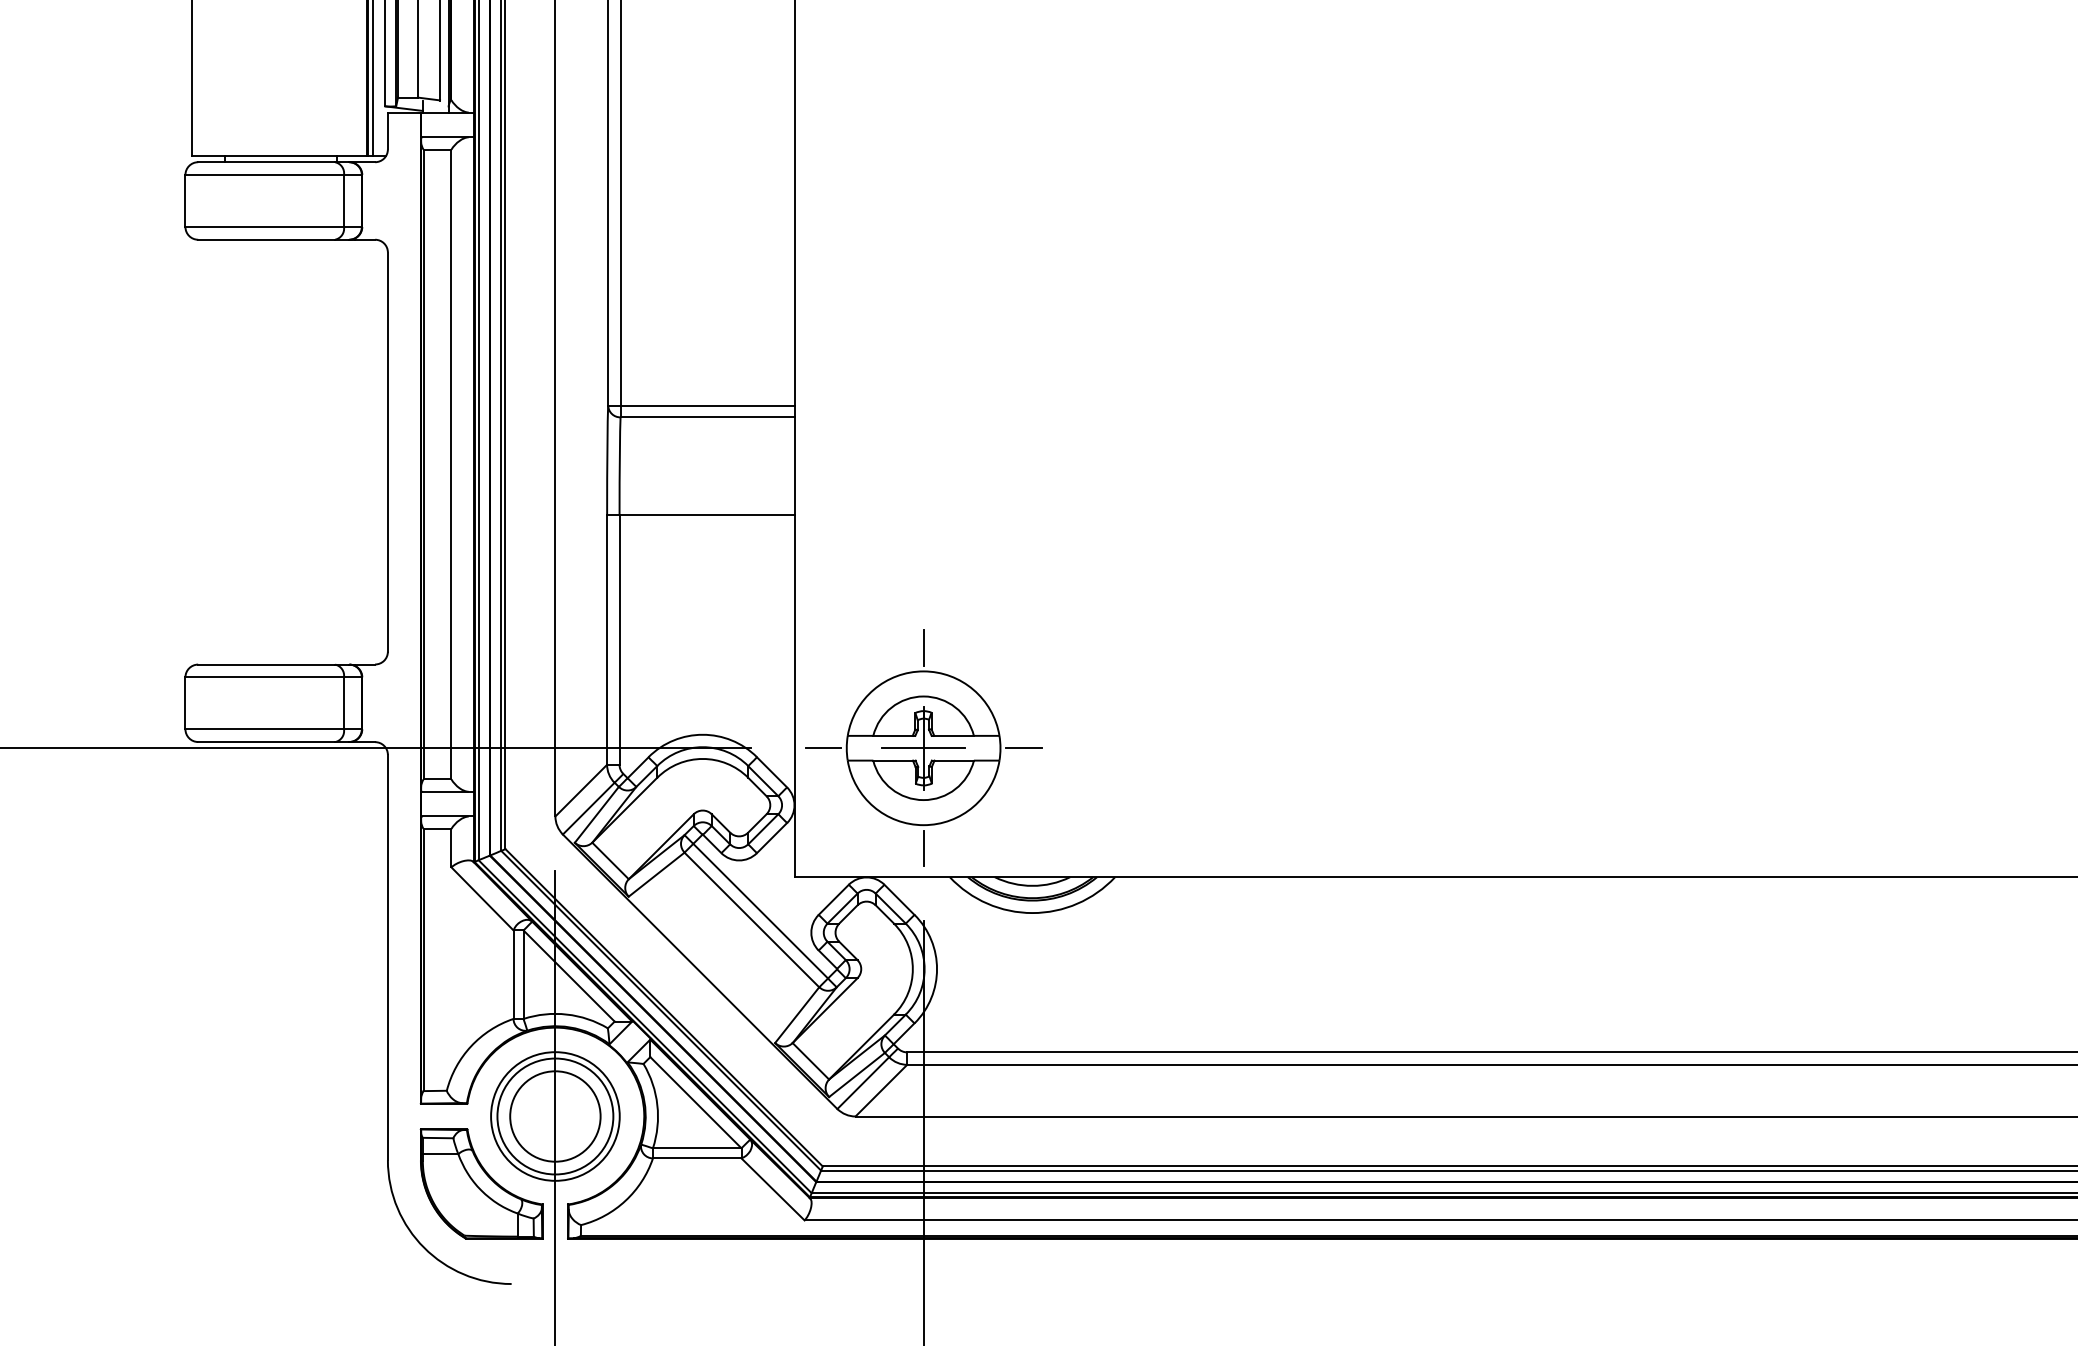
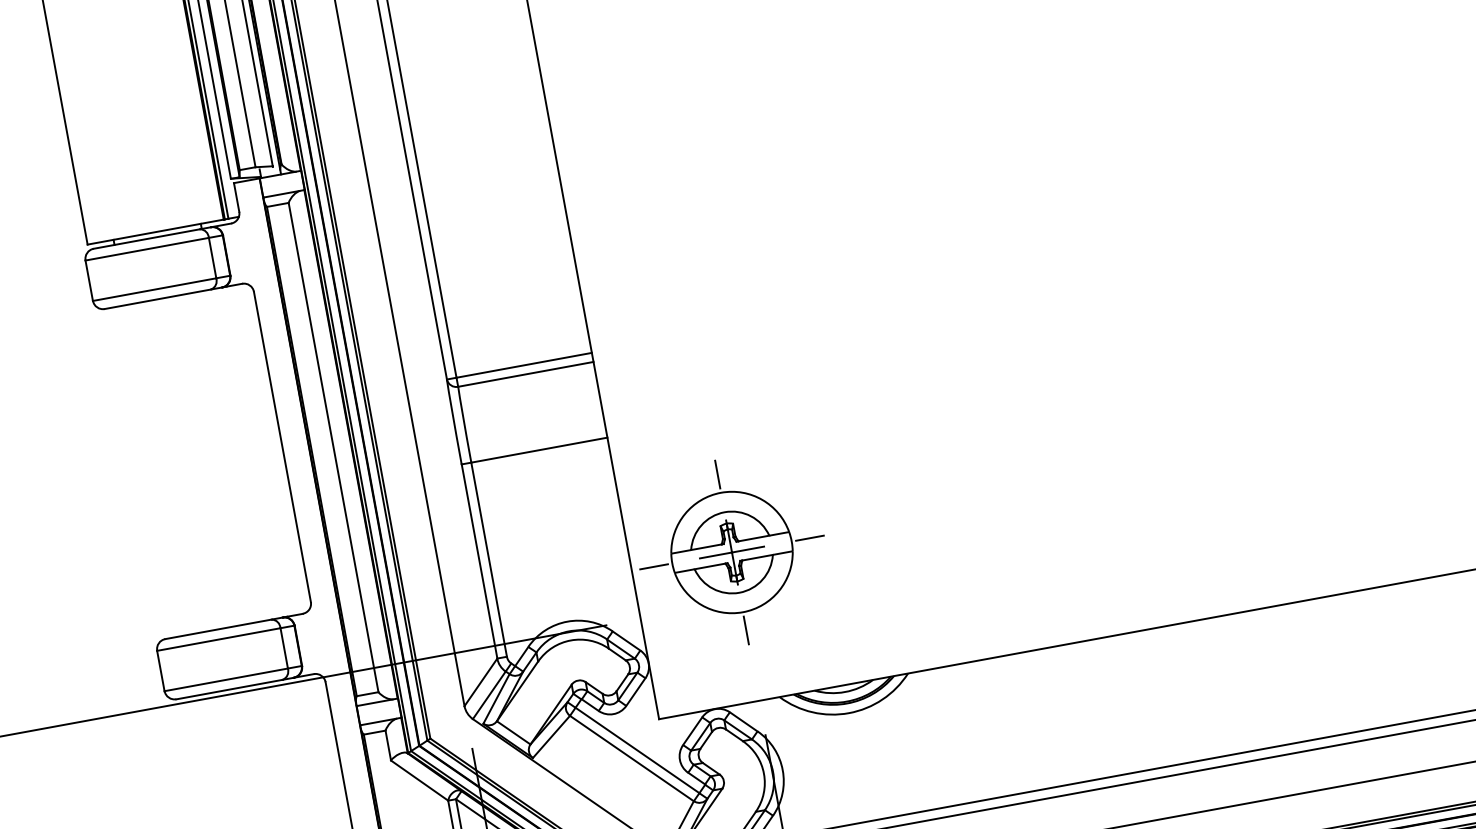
part: (923, 747) -> (731, 551), moved

